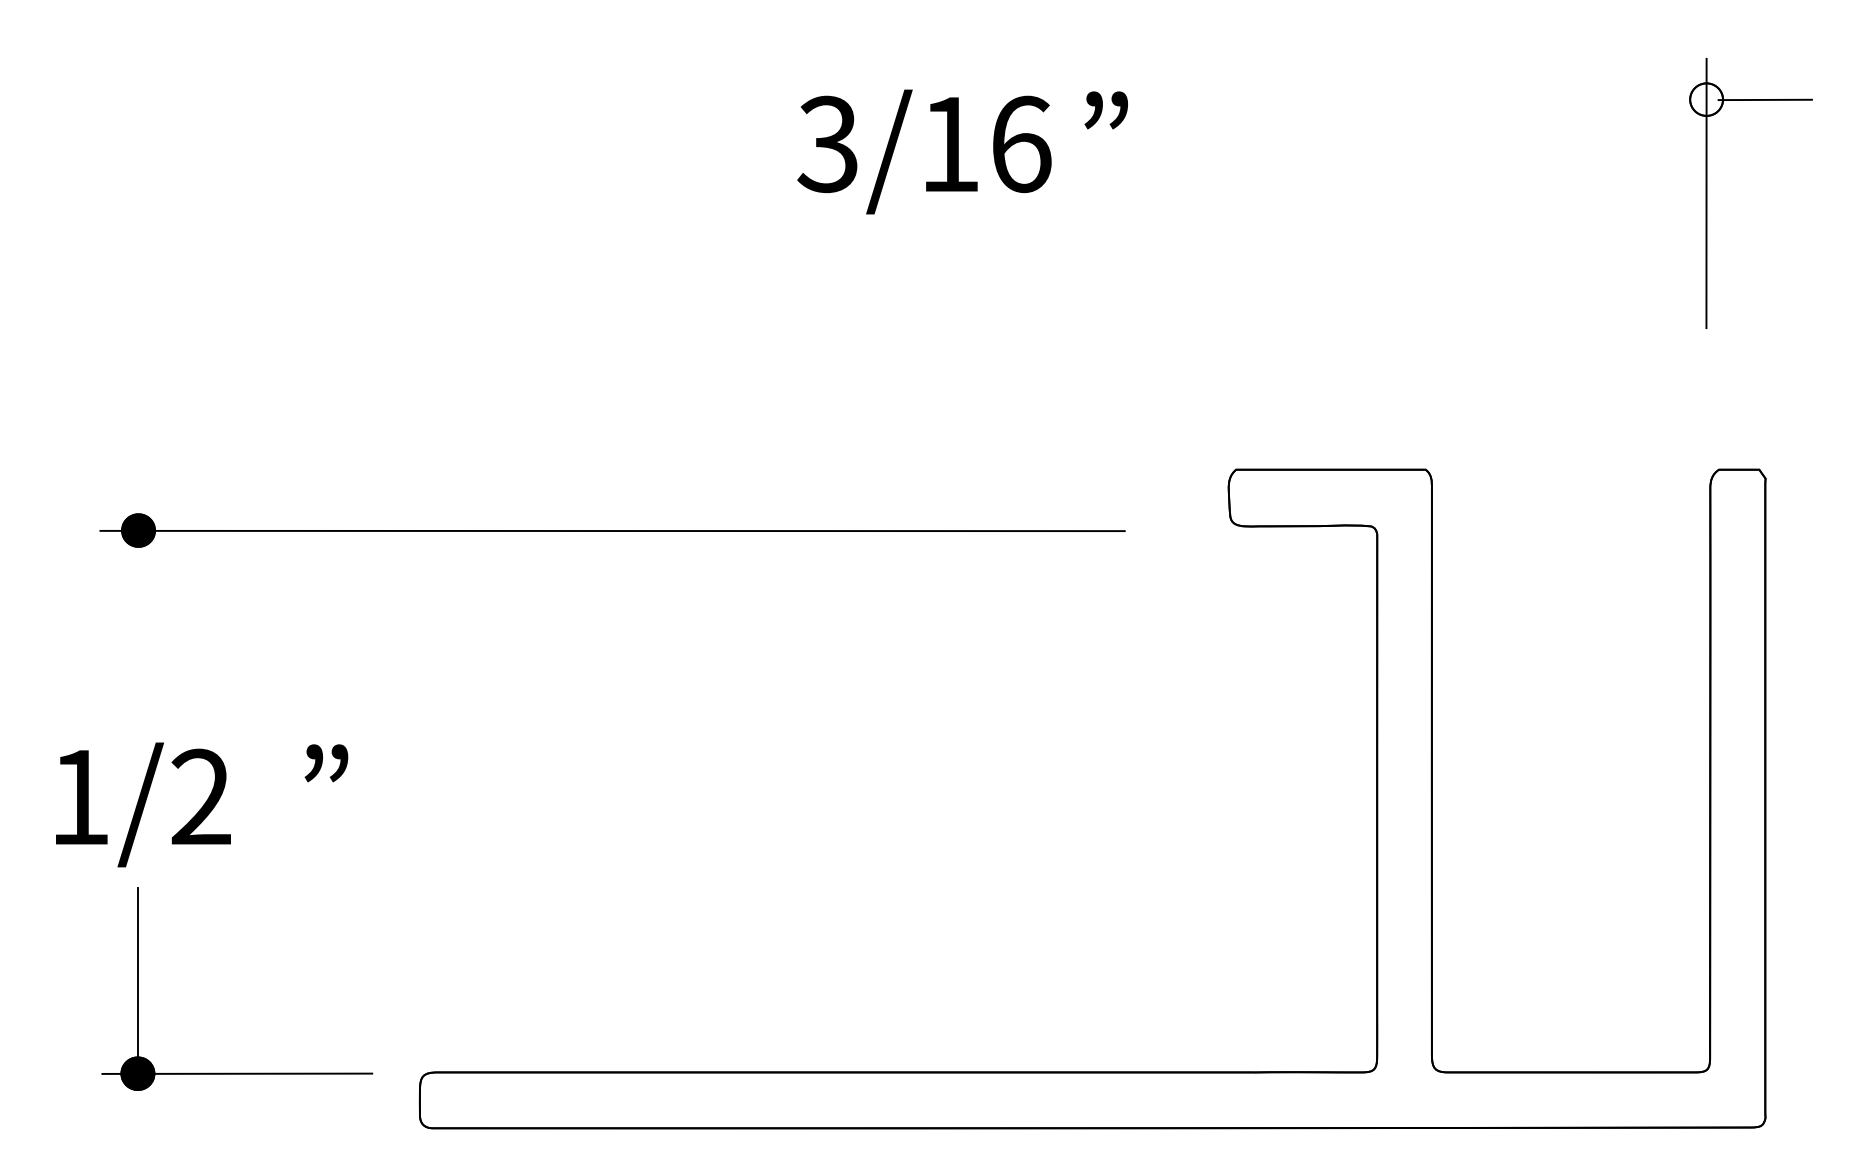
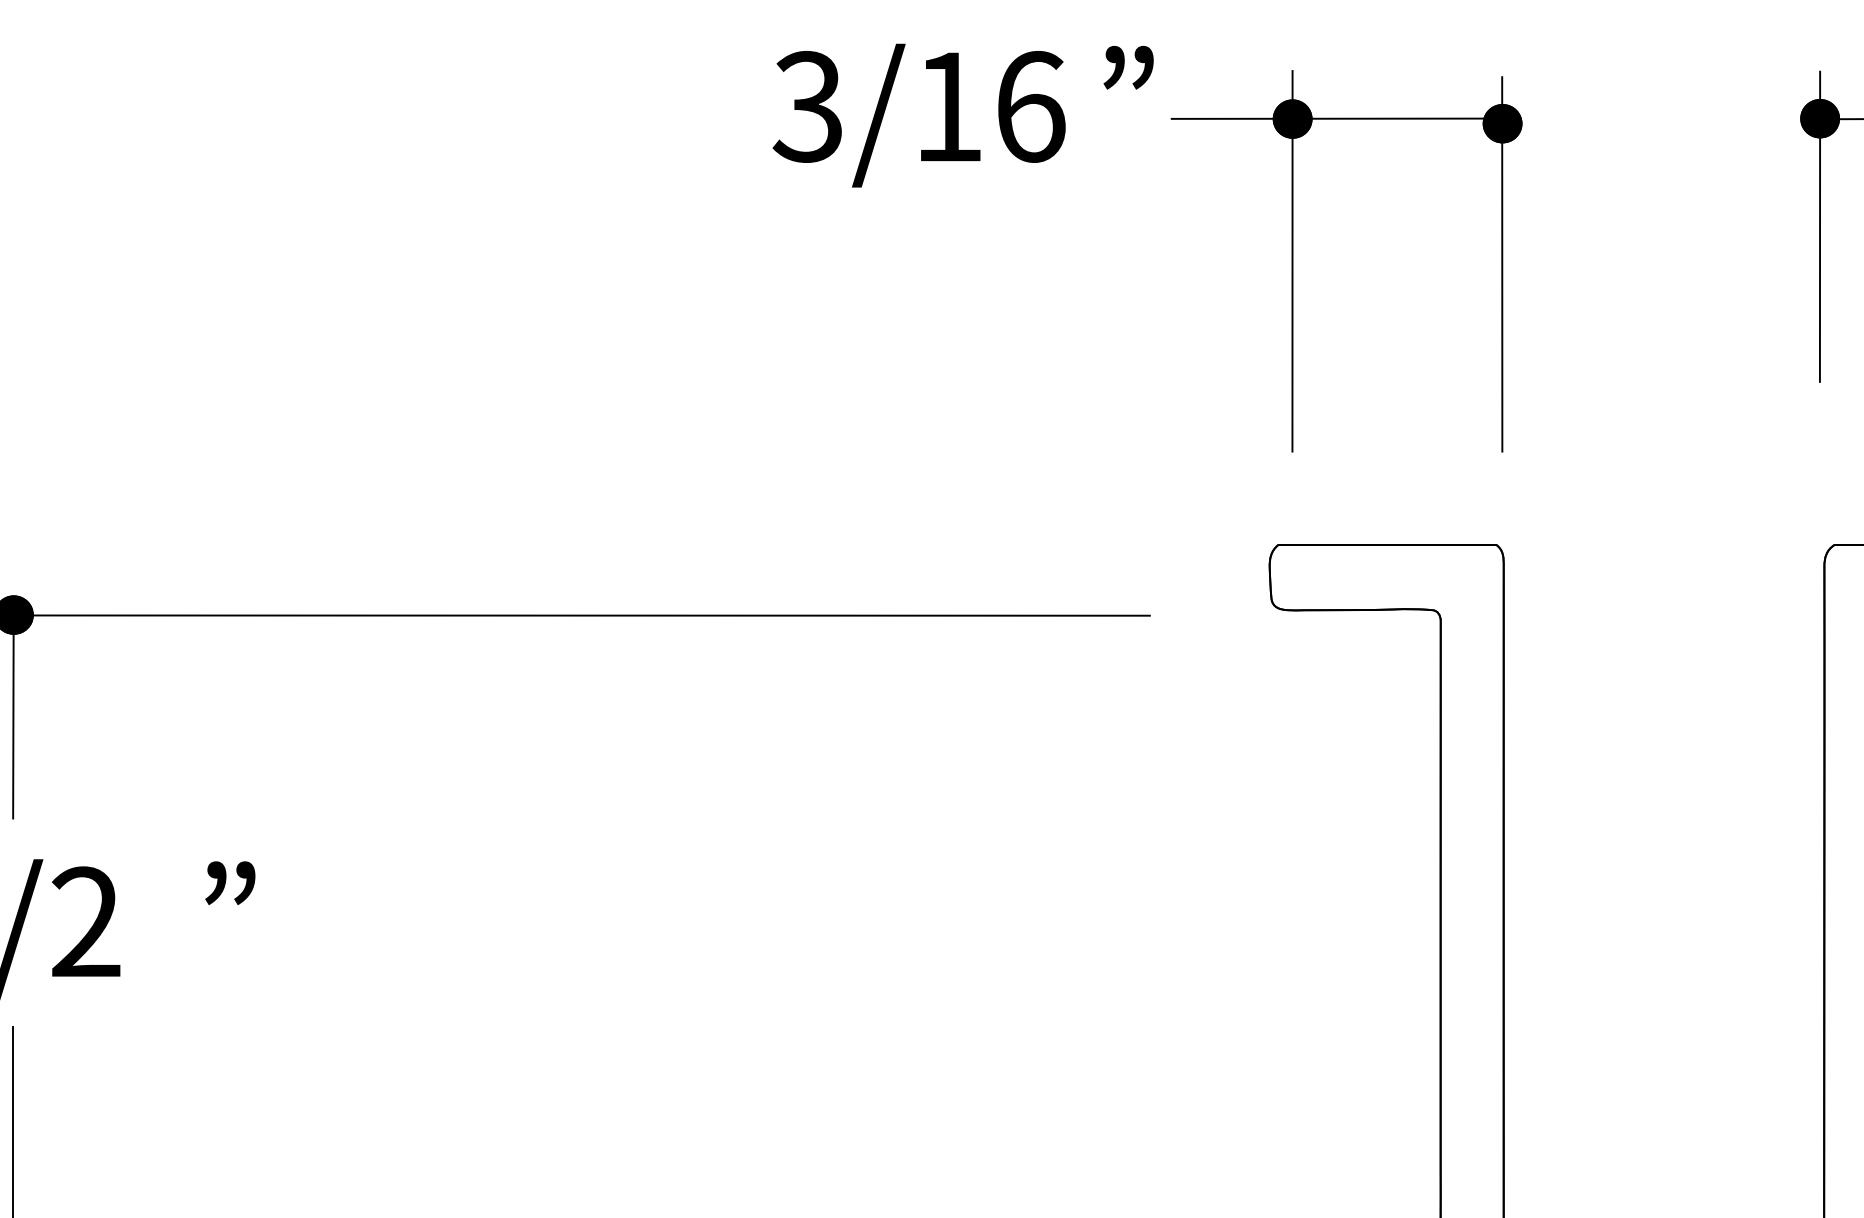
fill: (1706, 99) -> (1820, 118), added
text: (962, 151) -> (962, 115), moved
part: (1249, 223) -> (1293, 261), added
line: (137, 623) -> (12, 722), added

